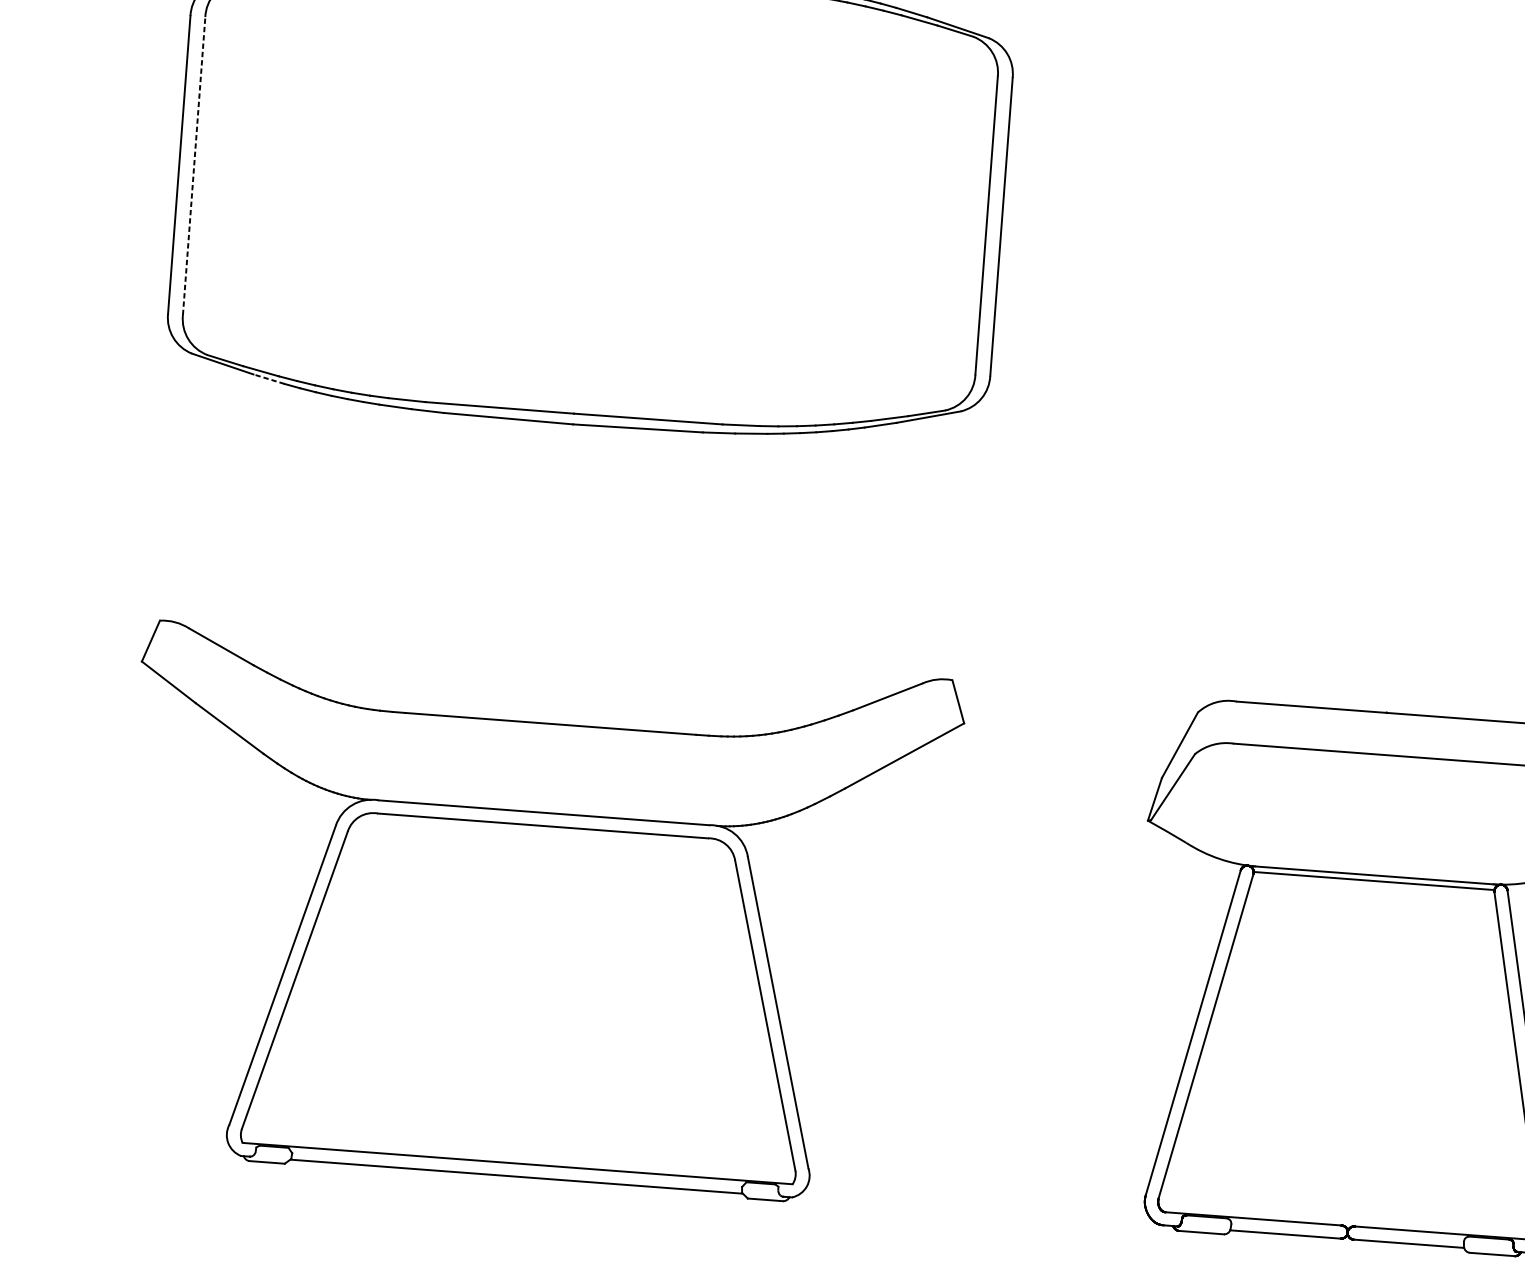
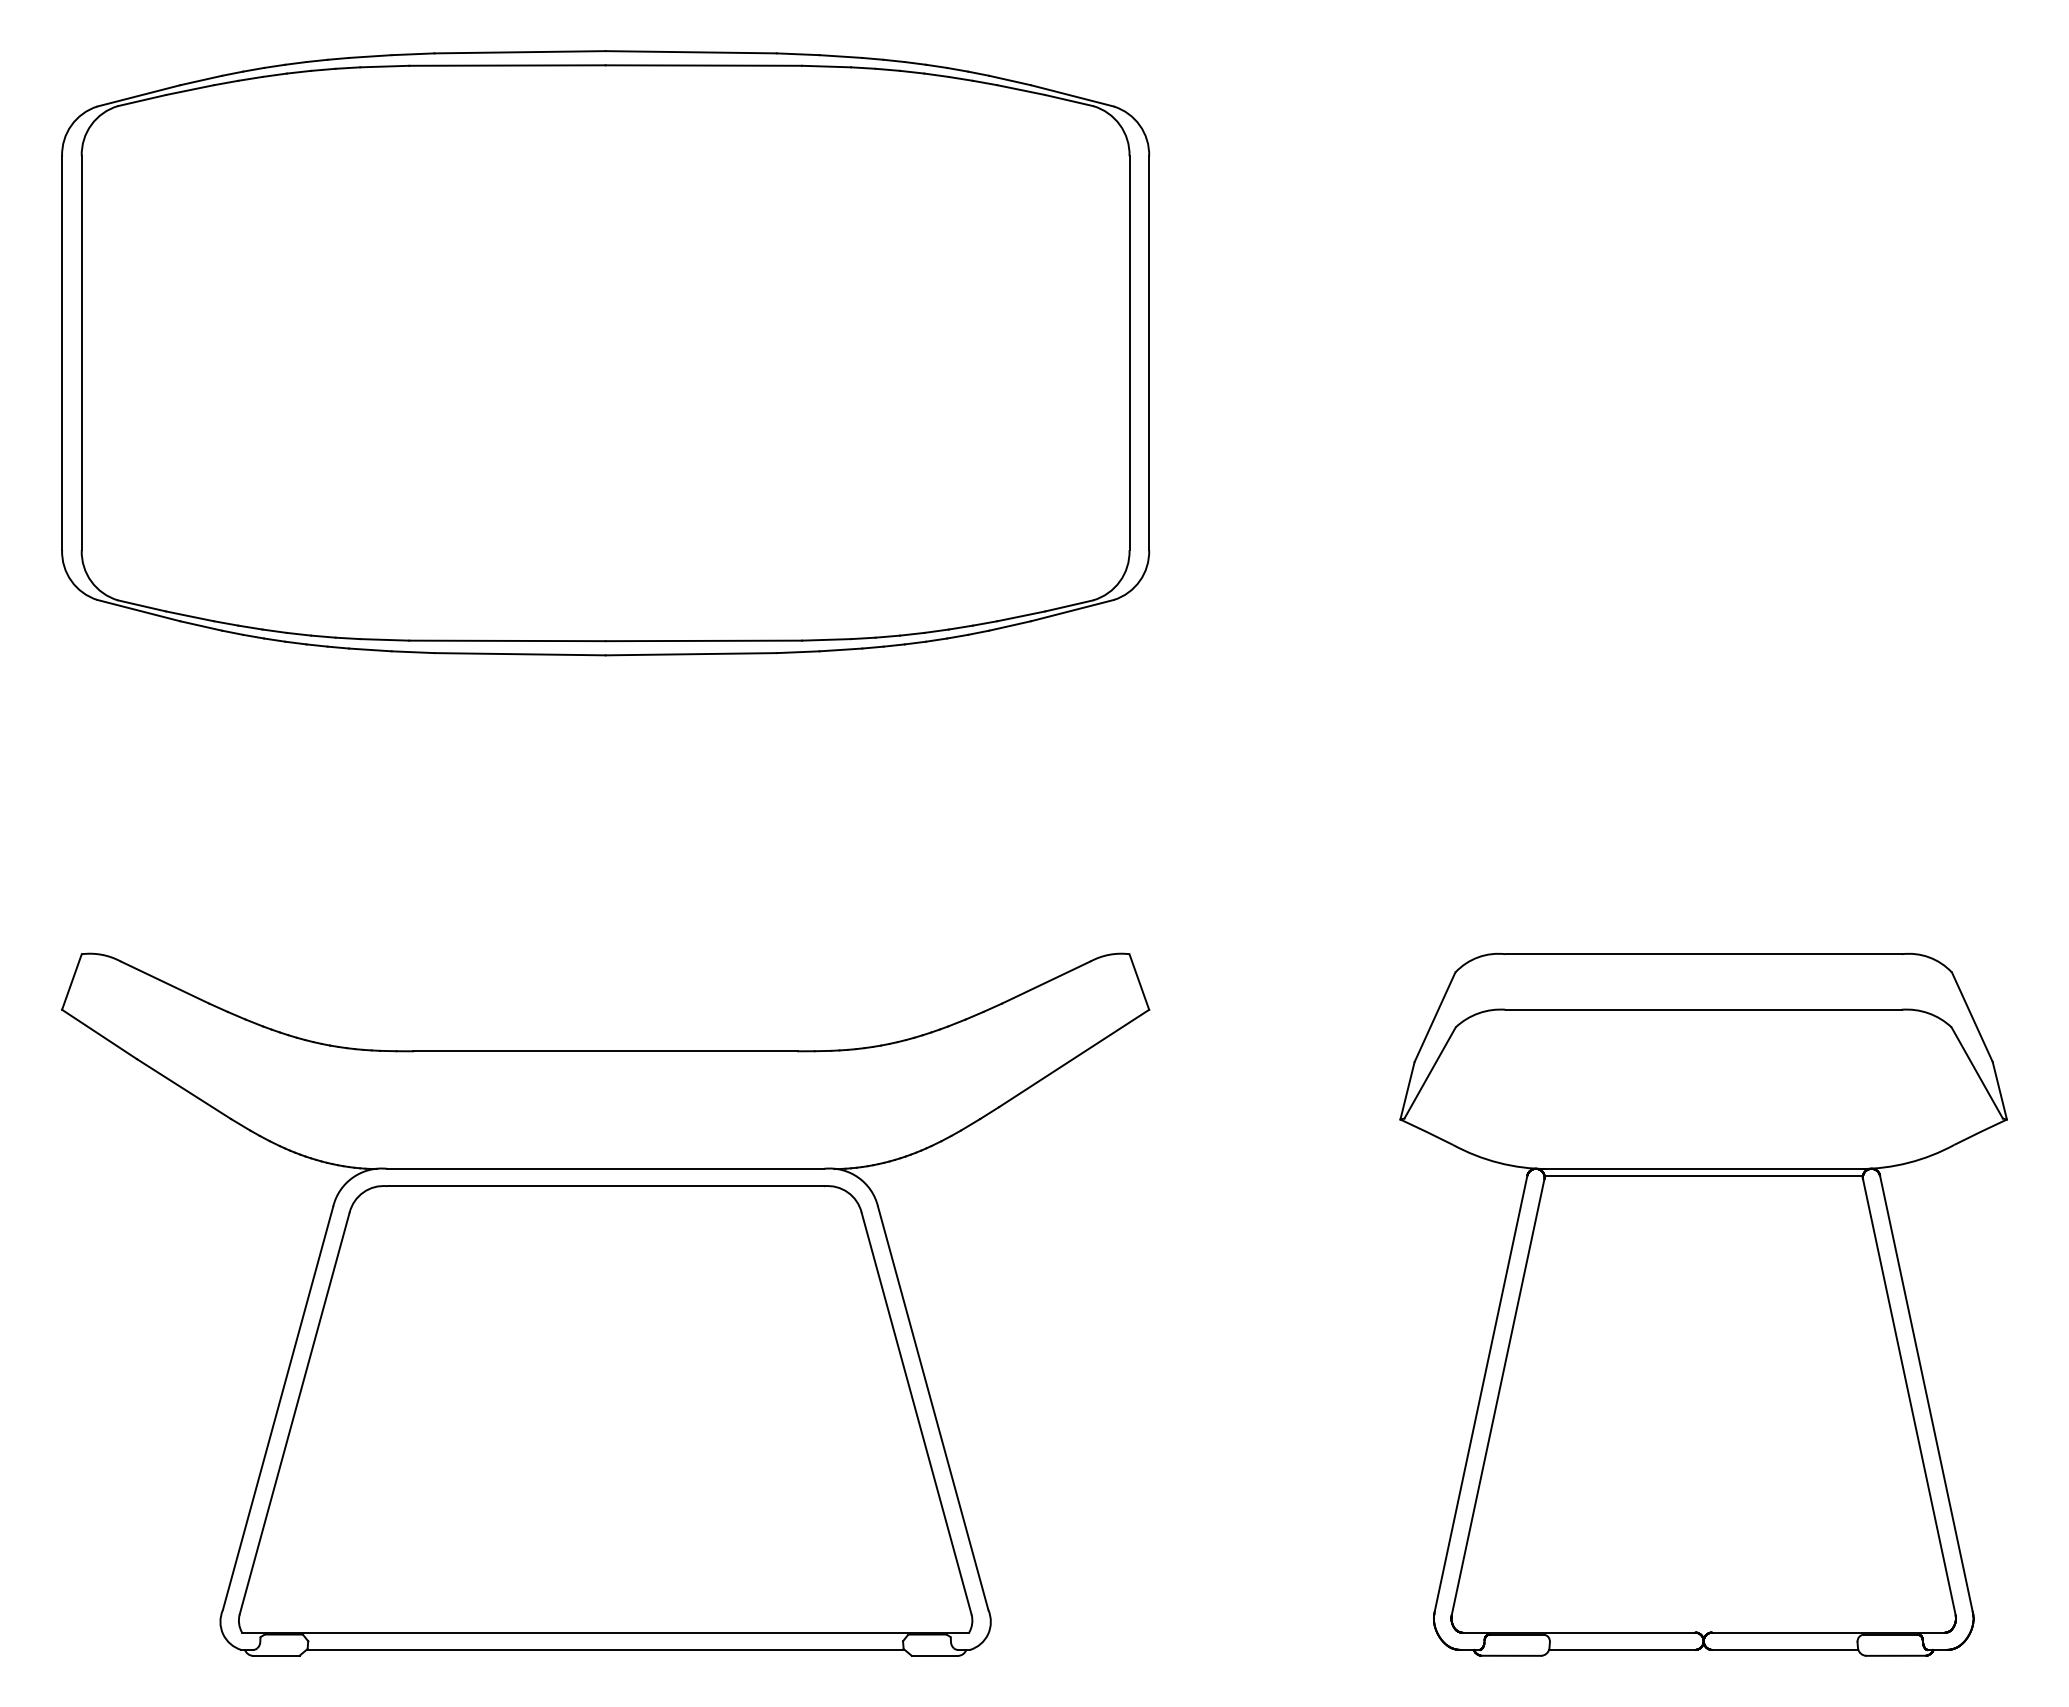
line: (193, 166) -> (81, 353), dashed -> solid
line: (268, 378) -> (200, 625), dashed -> solid

